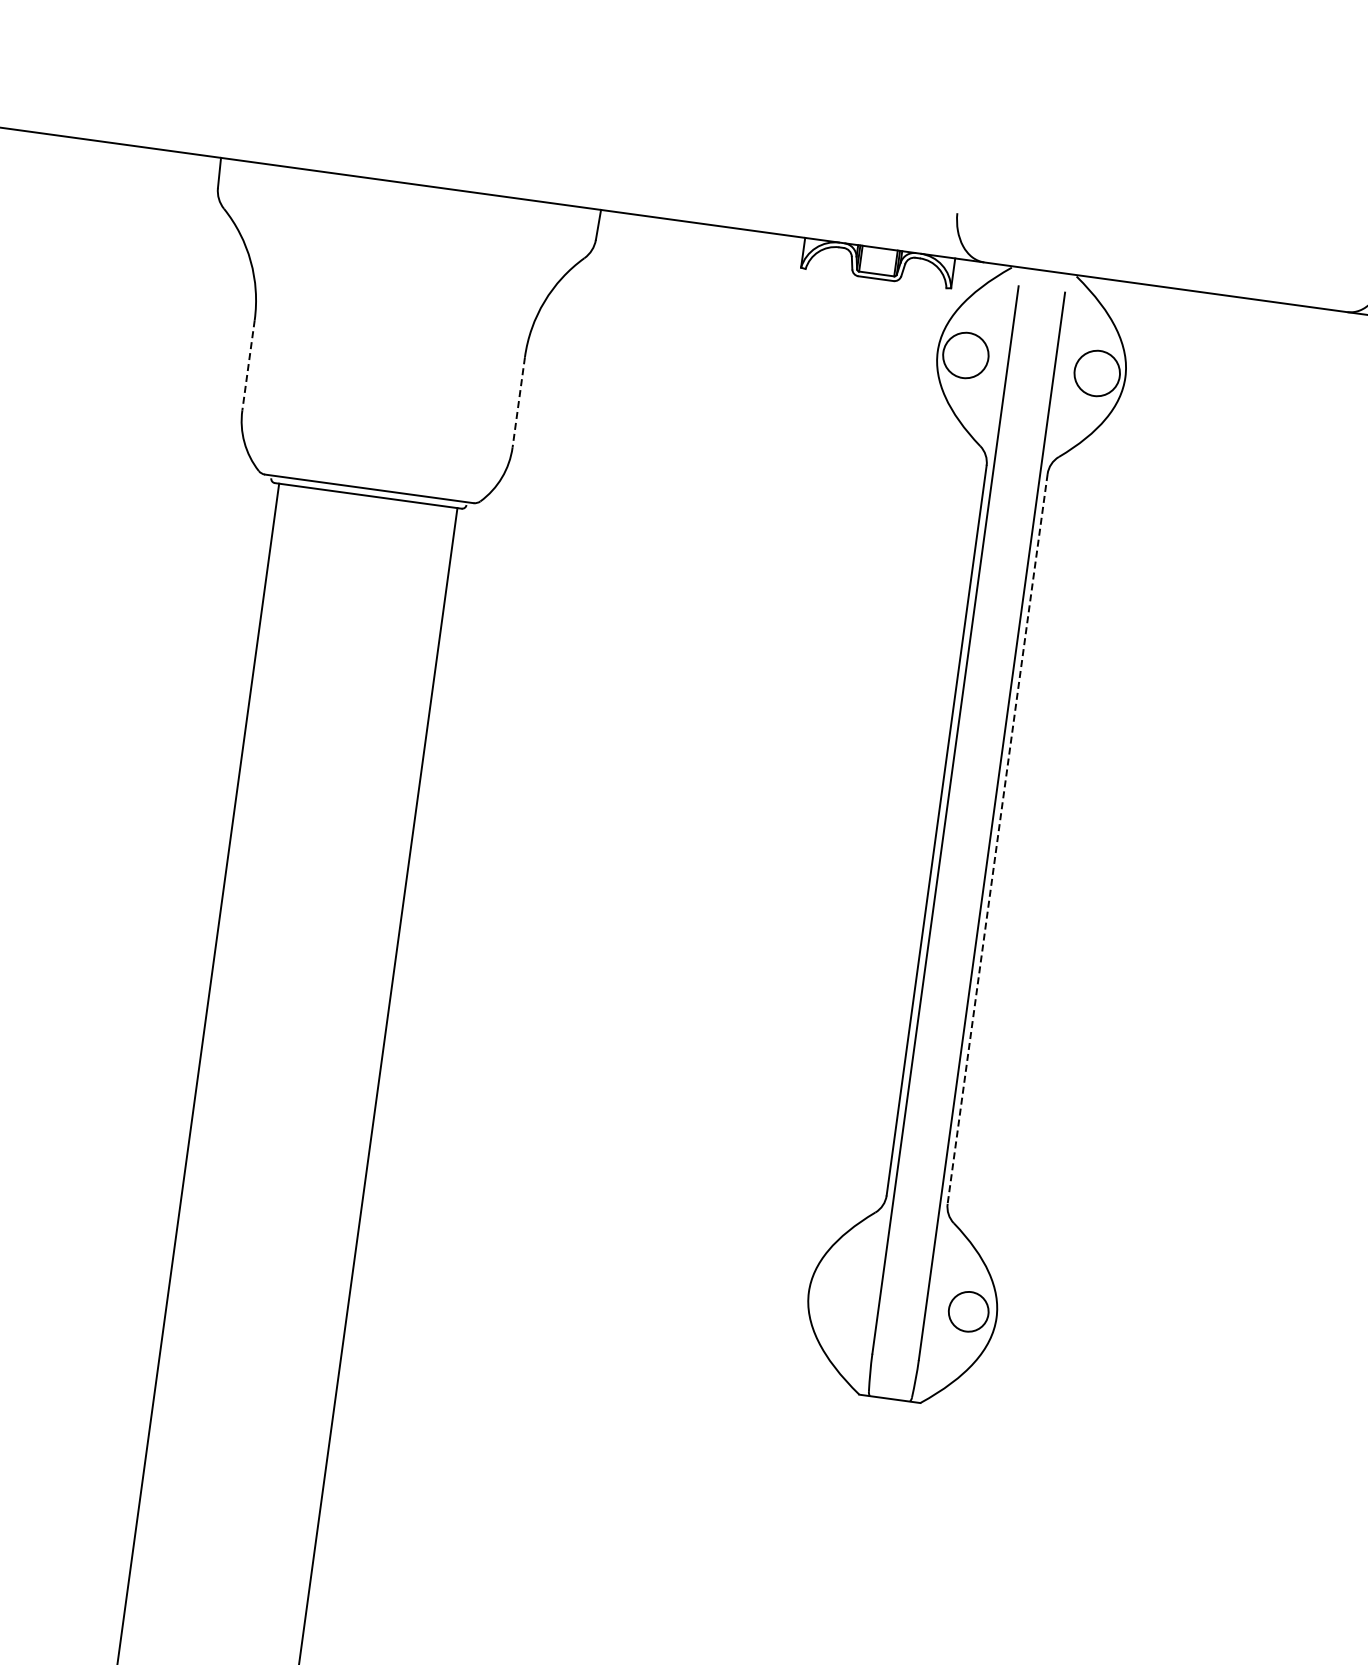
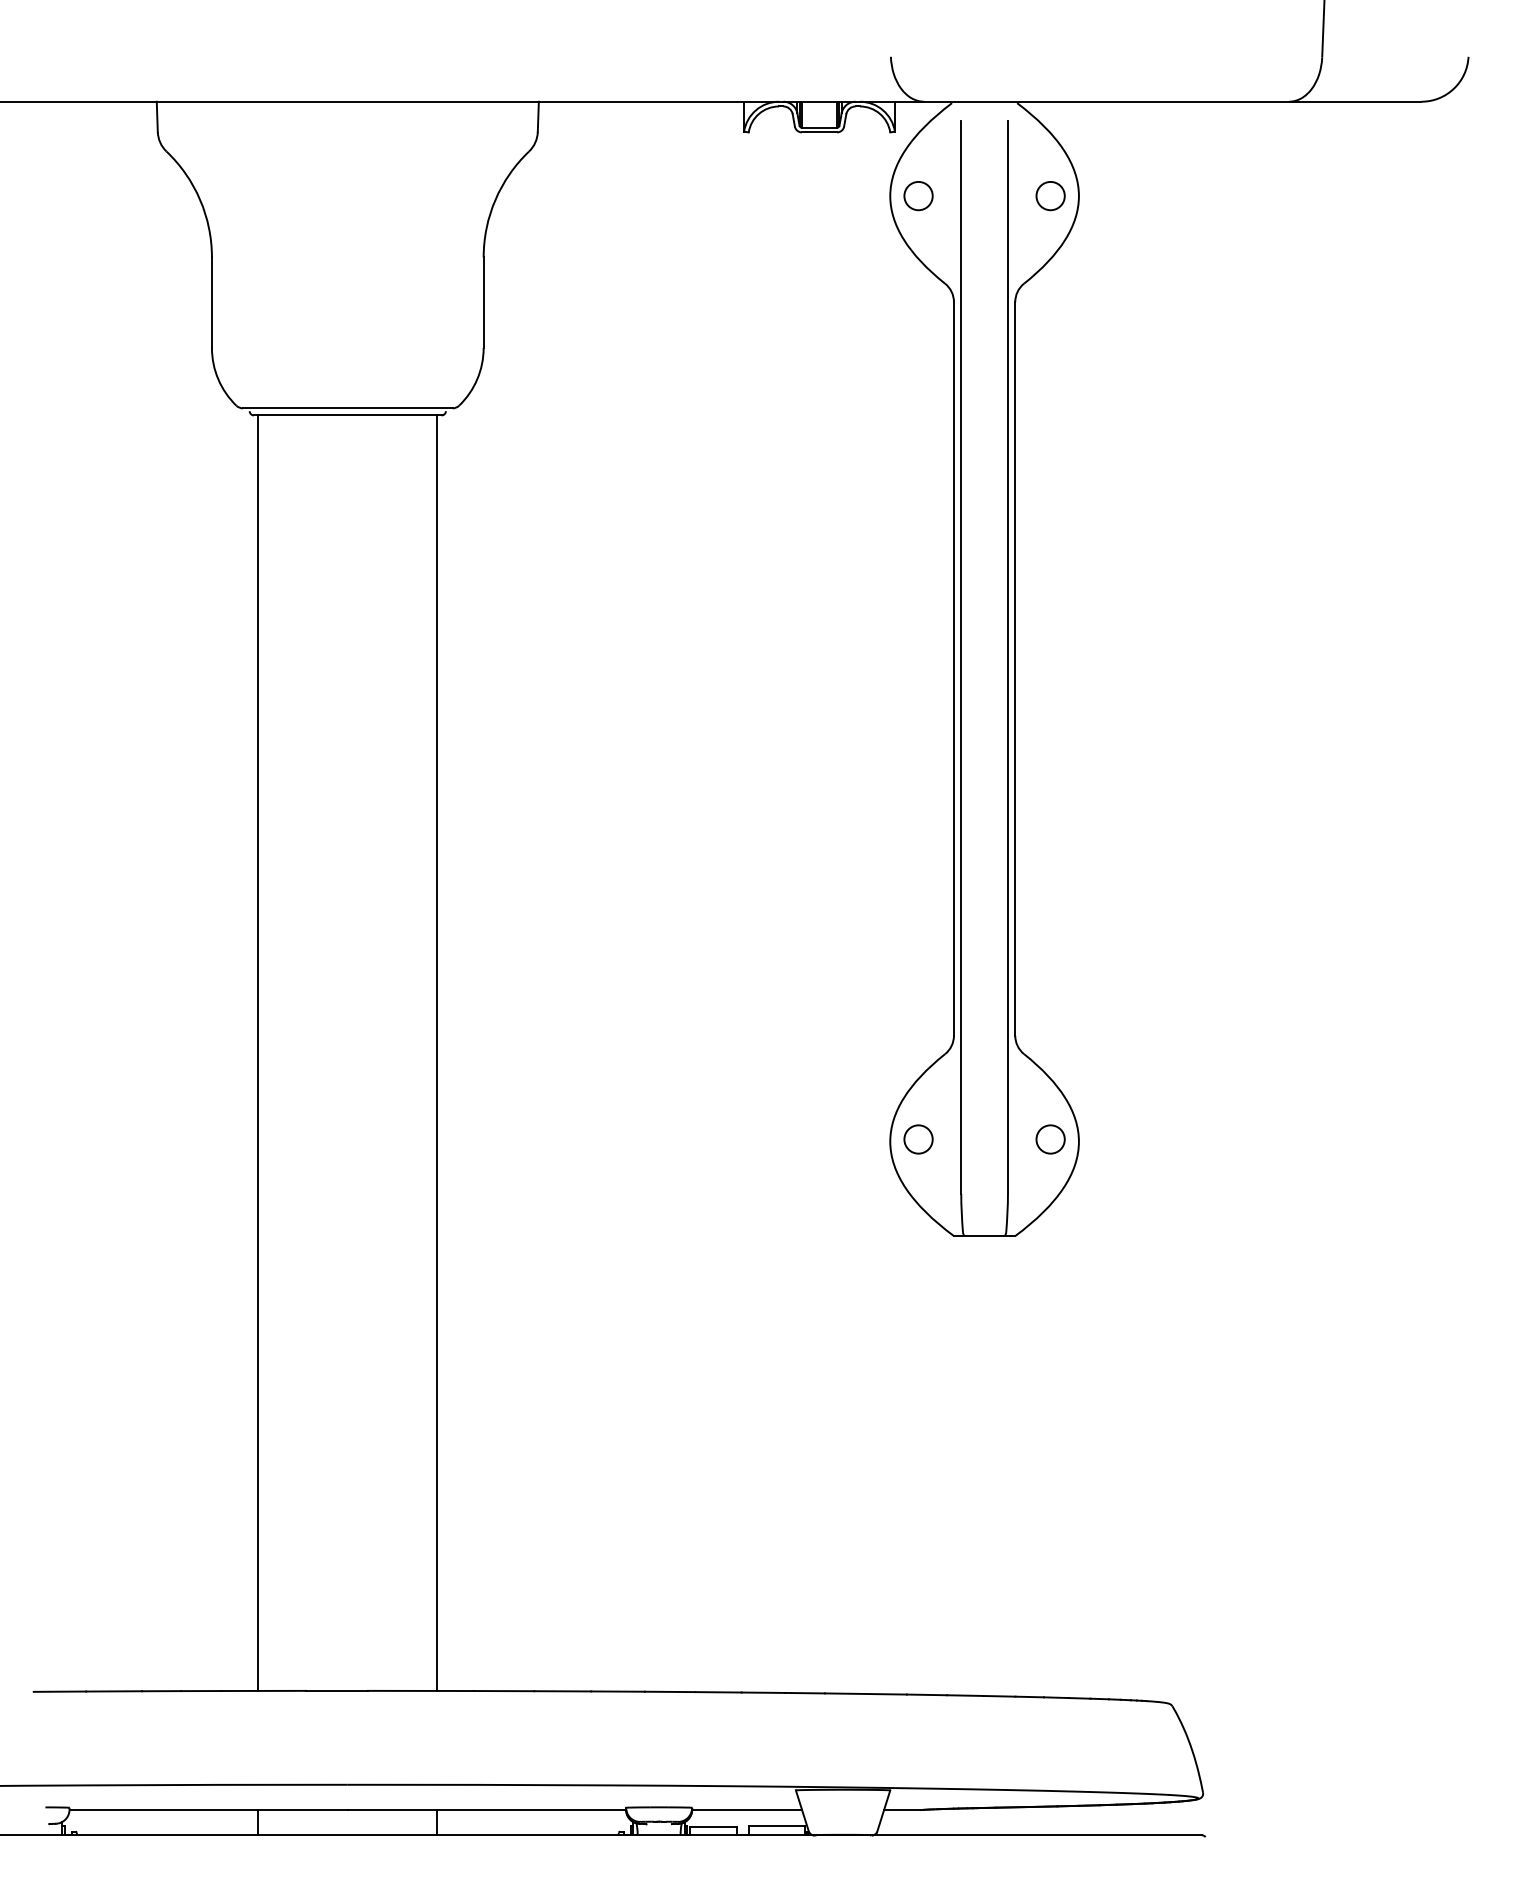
circle: (965, 354) -> (918, 195), size x0.62
line: (247, 366) -> (211, 303), dashed -> solid
circle: (1097, 372) -> (1050, 195), size x0.62
line: (518, 403) -> (483, 303), dashed -> solid
line: (997, 838) -> (1015, 668), dashed -> solid
circle: (837, 1293) -> (918, 1139), added
circle: (968, 1311) -> (1050, 1139), size x0.71

